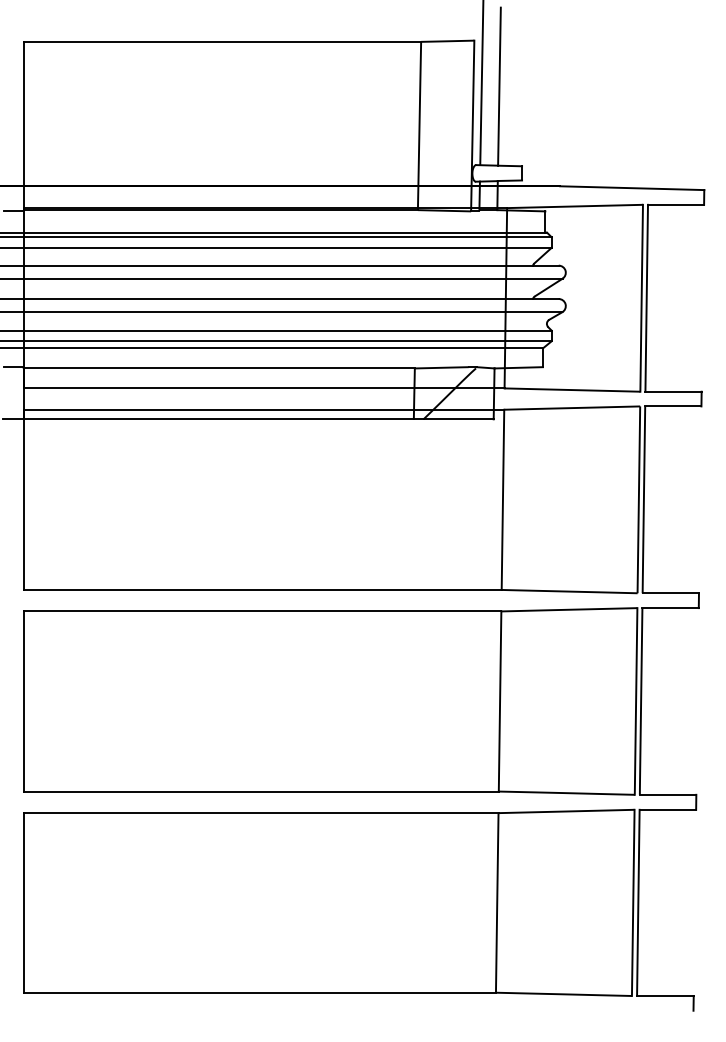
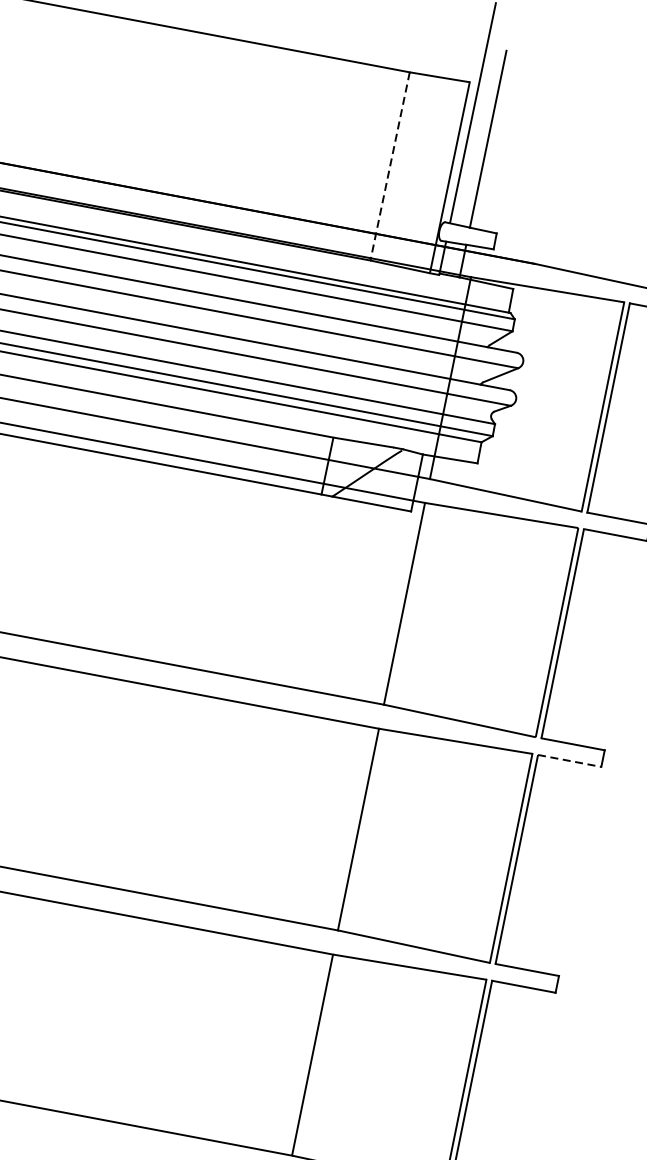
line: (419, 125) -> (390, 165), solid -> dashed
line: (671, 608) -> (570, 761), solid -> dashed

